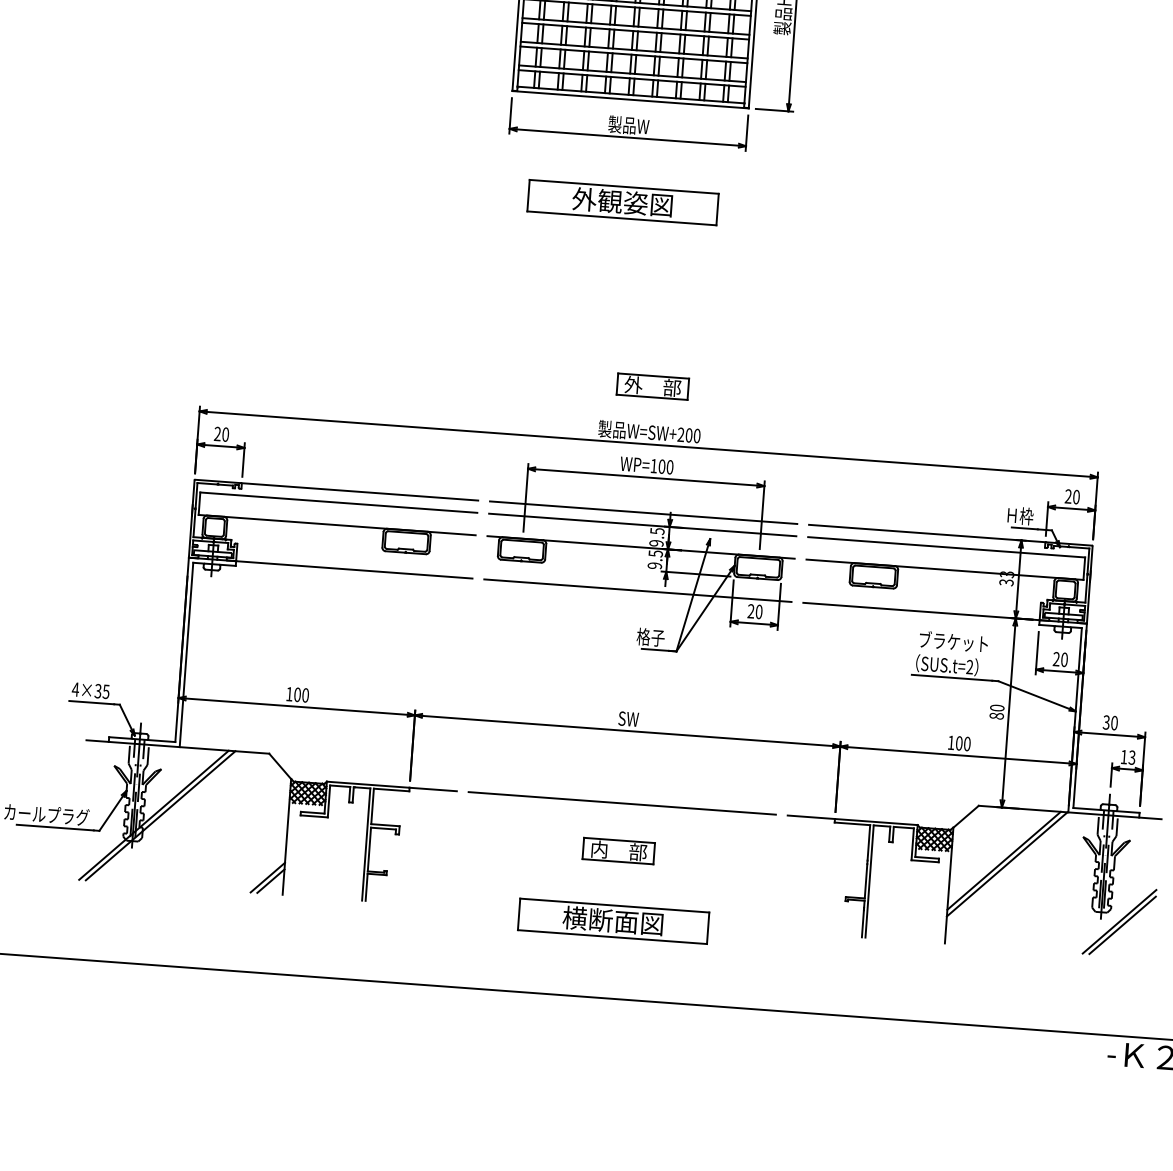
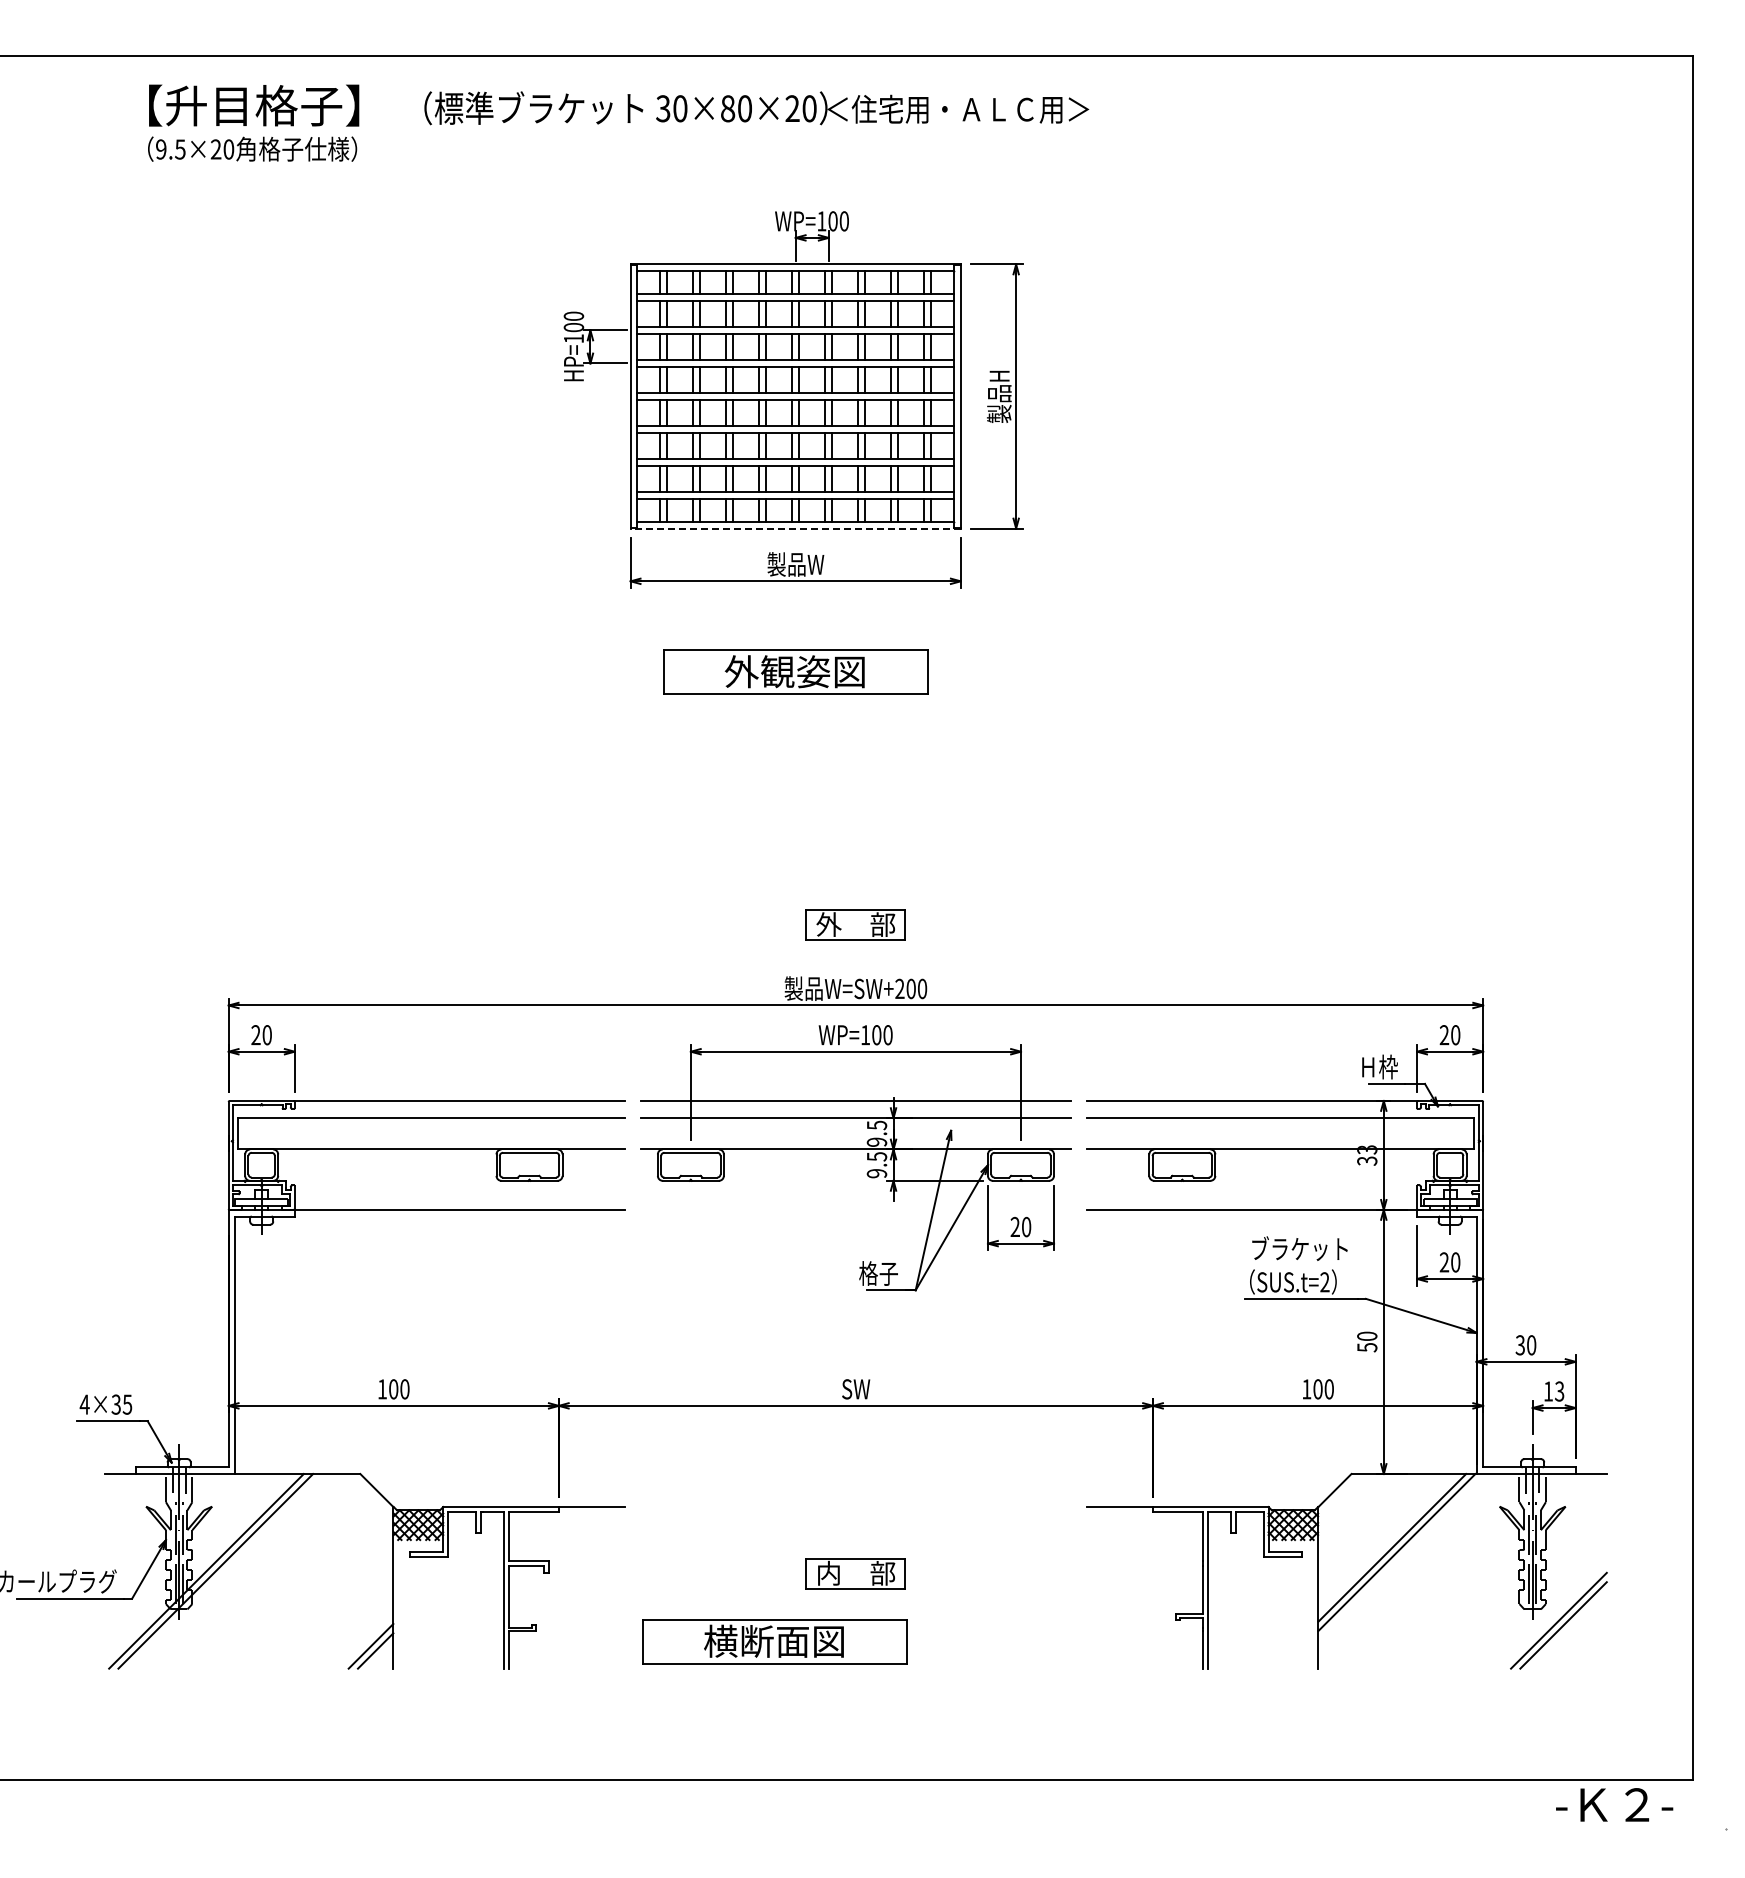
line: (630, 99) -> (795, 528), solid -> dashed
line: (637, 590) -> (855, 1209), removed
text: (996, 716) -> (1367, 1347), 80 -> 50
line: (621, 803) -> (855, 1507), removed
part: (613, 921) -> (774, 1641), moved

